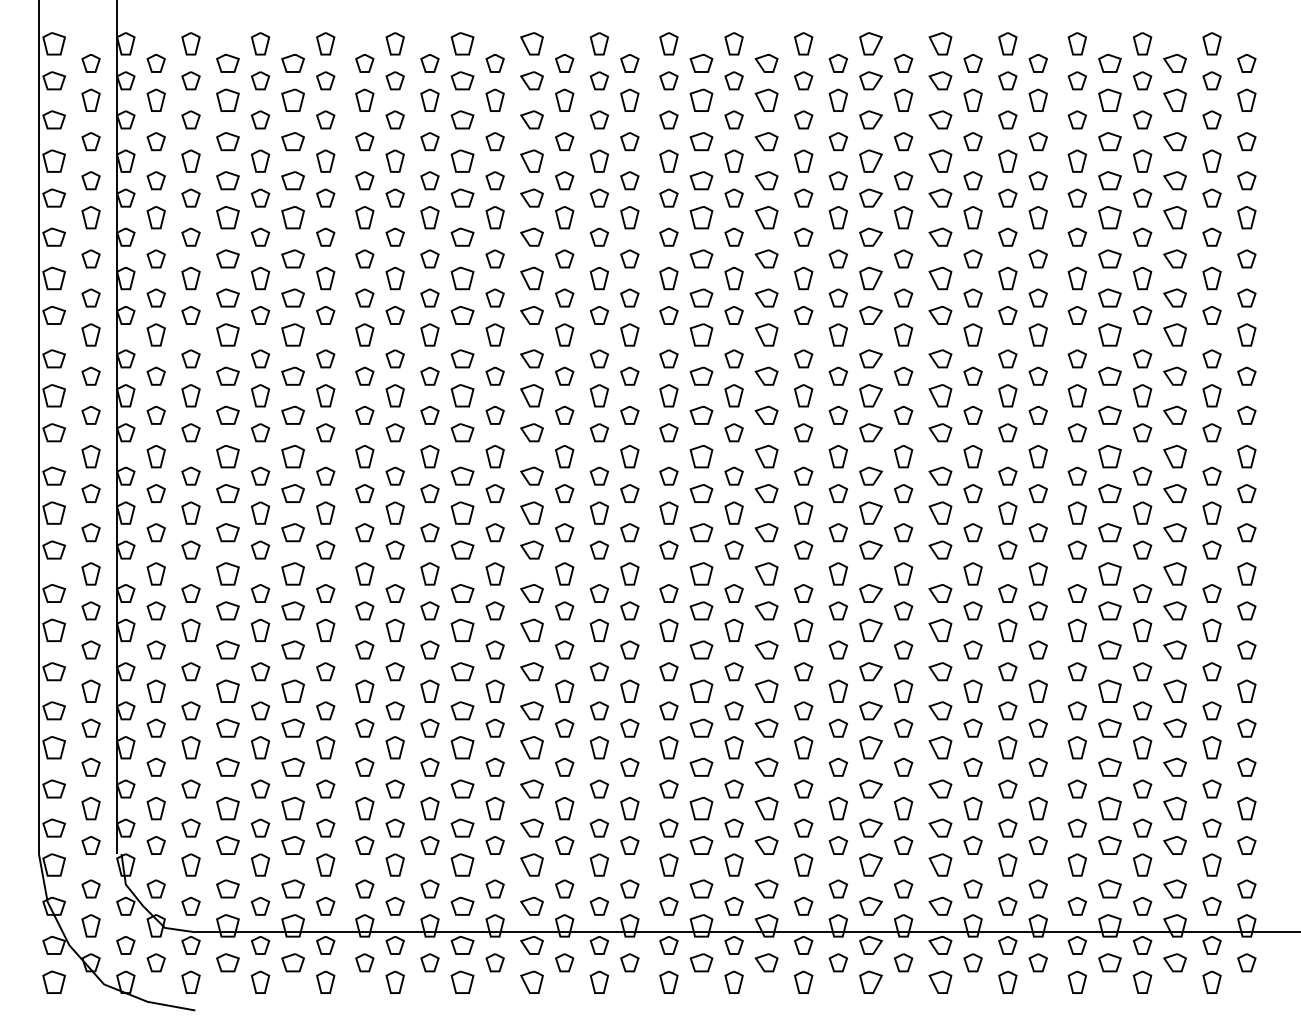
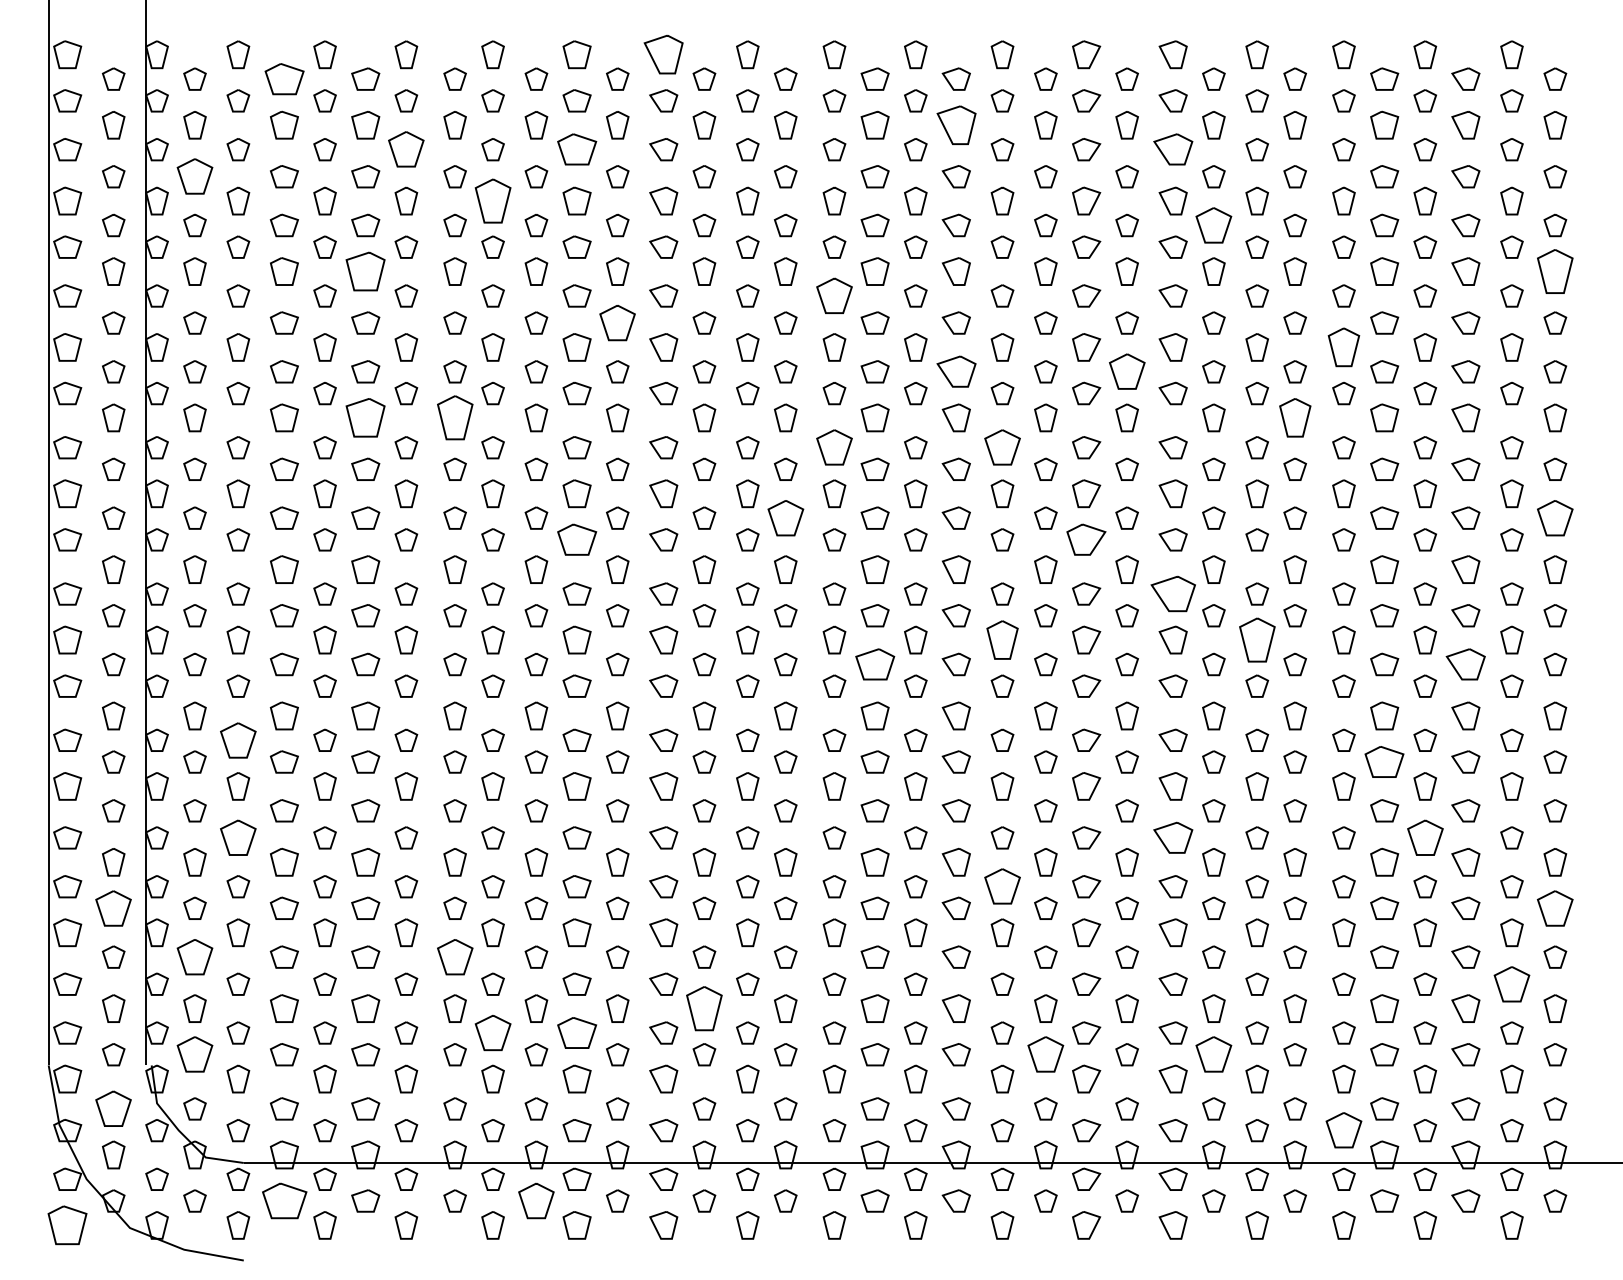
part: (531, 43) -> (663, 54), size x1.4
part: (227, 62) -> (283, 78), size x1.4
part: (765, 99) -> (955, 124), size x1.4
part: (325, 119) -> (406, 149), size x1.6
part: (462, 119) -> (576, 149), size x1.4
part: (939, 119) -> (1172, 149), size x1.4
part: (155, 141) -> (194, 176), size x1.6
part: (394, 160) -> (492, 200), size x1.6
part: (972, 180) -> (1213, 225), size x1.6
part: (292, 217) -> (365, 271), size x1.4
part: (1246, 217) -> (1555, 271), size x1.6
part: (668, 236) -> (834, 295), size x1.6
part: (494, 258) -> (617, 322), size x1.6
part: (1077, 278) -> (1343, 347), size x1.4
part: (765, 297) -> (955, 371), size x1.4
part: (903, 297) -> (1126, 371), size x1.6
part: (292, 334) -> (365, 417), size x1.4
part: (364, 334) -> (454, 417), size x1.6
part: (1037, 334) -> (1294, 417), size x1.4
part: (668, 358) -> (834, 447), size x1.6
part: (803, 358) -> (1002, 447), size x1.6
part: (629, 414) -> (785, 517), size x1.6
part: (1246, 414) -> (1555, 517), size x1.6
part: (462, 432) -> (576, 539), size x1.4
part: (870, 432) -> (1086, 539), size x1.4
part: (939, 475) -> (1172, 593), size x1.6
part: (803, 512) -> (1002, 639), size x1.4
part: (1007, 512) -> (1256, 639), size x1.6
part: (701, 532) -> (874, 664), size x1.4
part: (1174, 532) -> (1465, 664), size x1.4
part: (191, 592) -> (238, 739), size x1.6
part: (1109, 610) -> (1384, 761), size x1.4
part: (191, 671) -> (238, 837), size x1.6
part: (939, 671) -> (1172, 837), size x1.4
part: (1141, 671) -> (1424, 837), size x1.6
part: (803, 710) -> (1002, 886), size x1.6
part: (90, 727) -> (113, 907), size x1.6
part: (1246, 727) -> (1555, 907), size x1.6
part: (155, 766) -> (194, 956), size x1.6
part: (364, 766) -> (454, 956), size x1.6
part: (1211, 788) -> (1511, 983), size x1.6
part: (564, 808) -> (704, 1008), size x1.6
part: (394, 827) -> (492, 1032), size x1.6
part: (462, 827) -> (576, 1032), size x1.4
part: (155, 845) -> (194, 1054), size x1.6
part: (838, 845) -> (1045, 1054), size x1.6
part: (972, 845) -> (1213, 1054), size x1.6
part: (90, 888) -> (113, 1108), size x1.6
part: (1077, 906) -> (1343, 1130), size x1.6
part: (227, 962) -> (283, 1200), size x1.6
part: (430, 962) -> (536, 1200), size x1.6
part: (54, 982) -> (67, 1225), size x1.4

